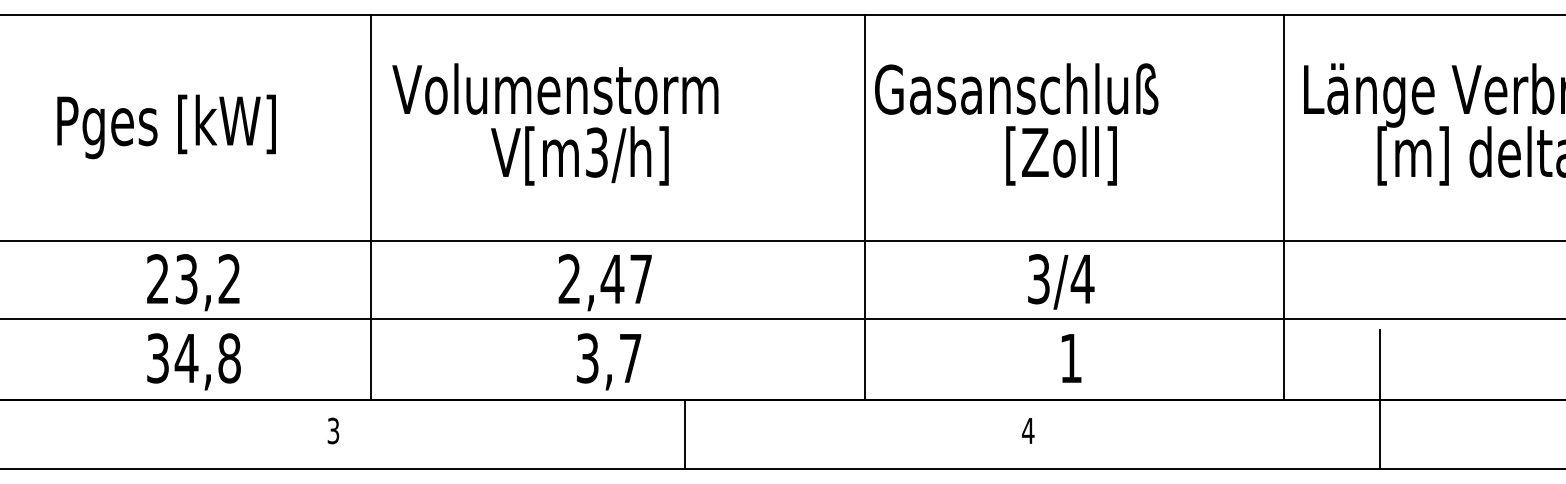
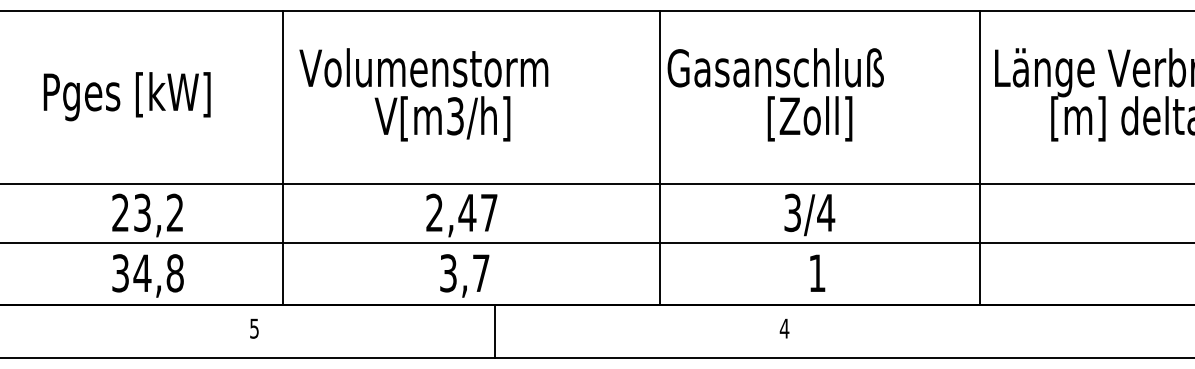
line: (1379, 399) -> (1052, 304), removed
text: (333, 429) -> (254, 327), 3 -> 5
line: (684, 433) -> (494, 330), moved

